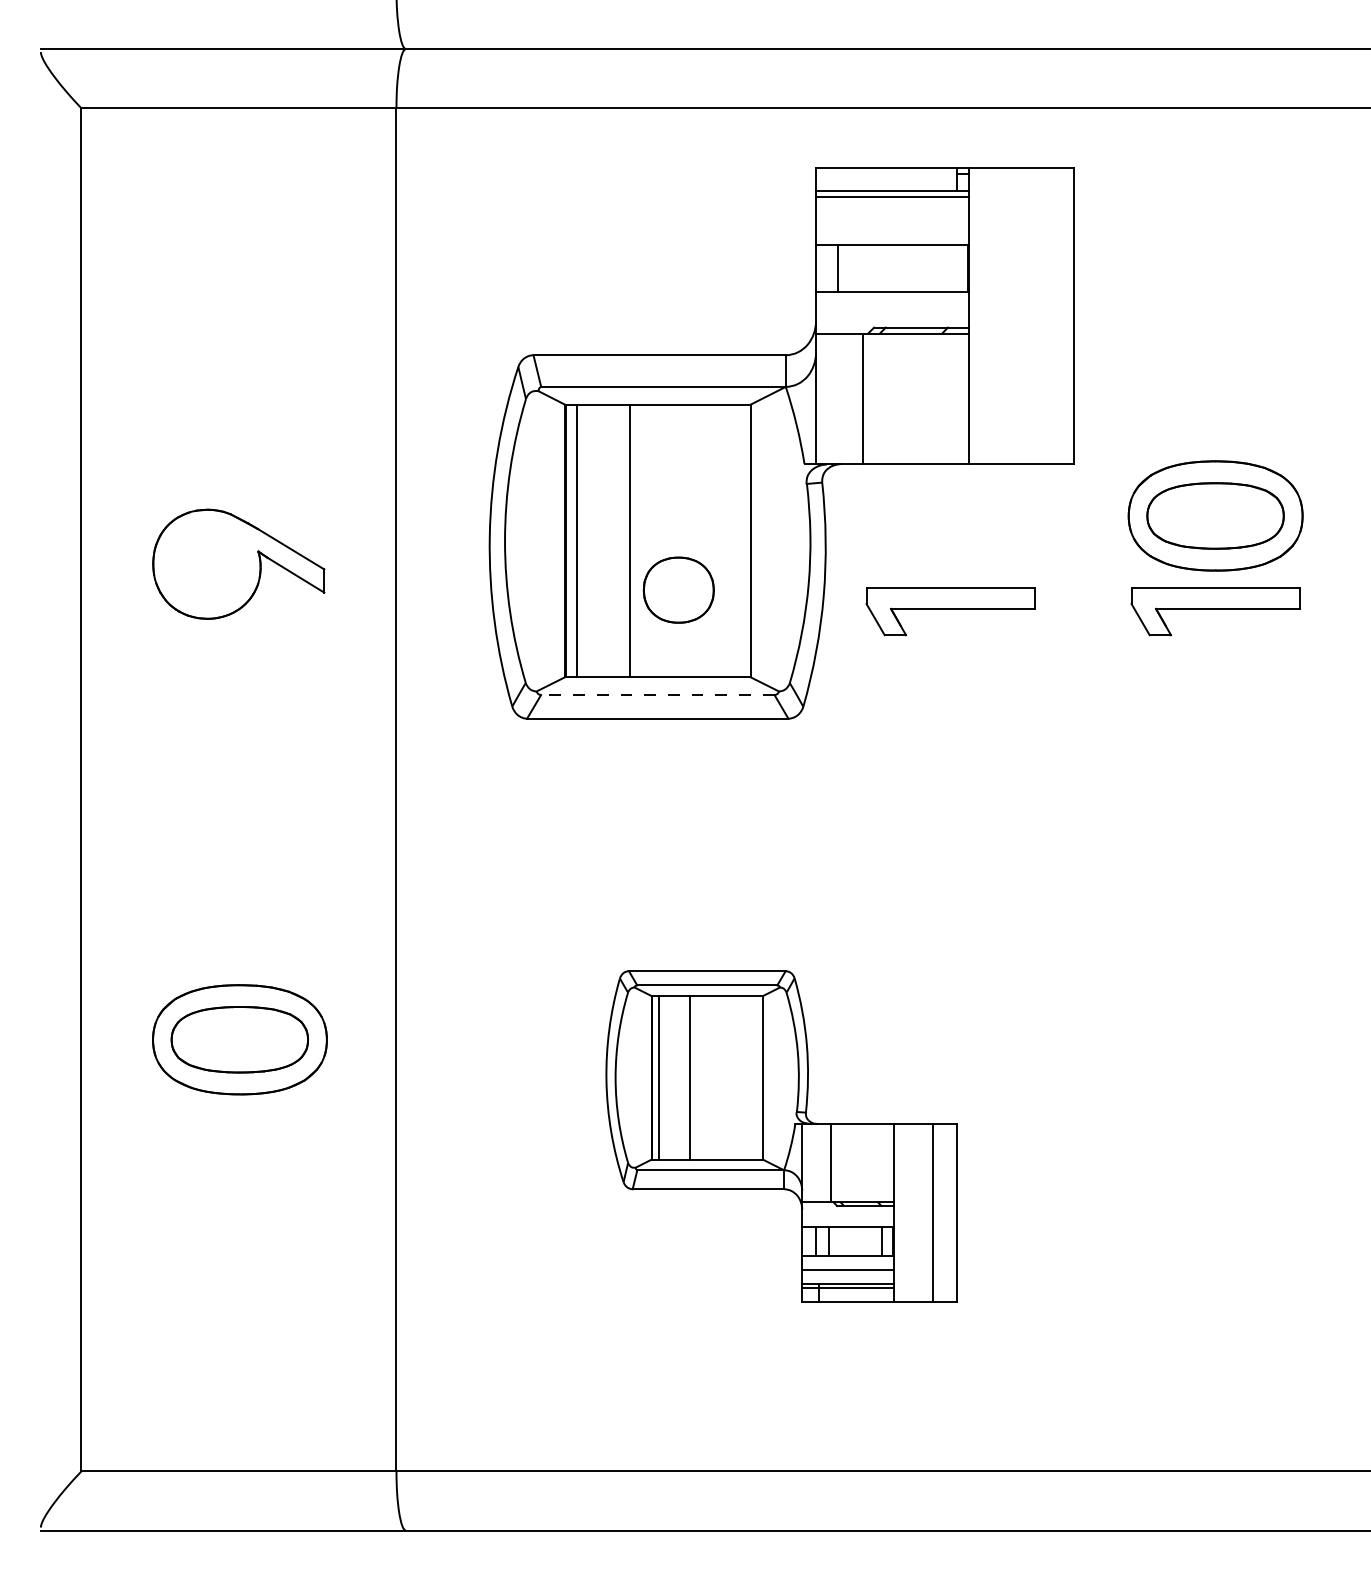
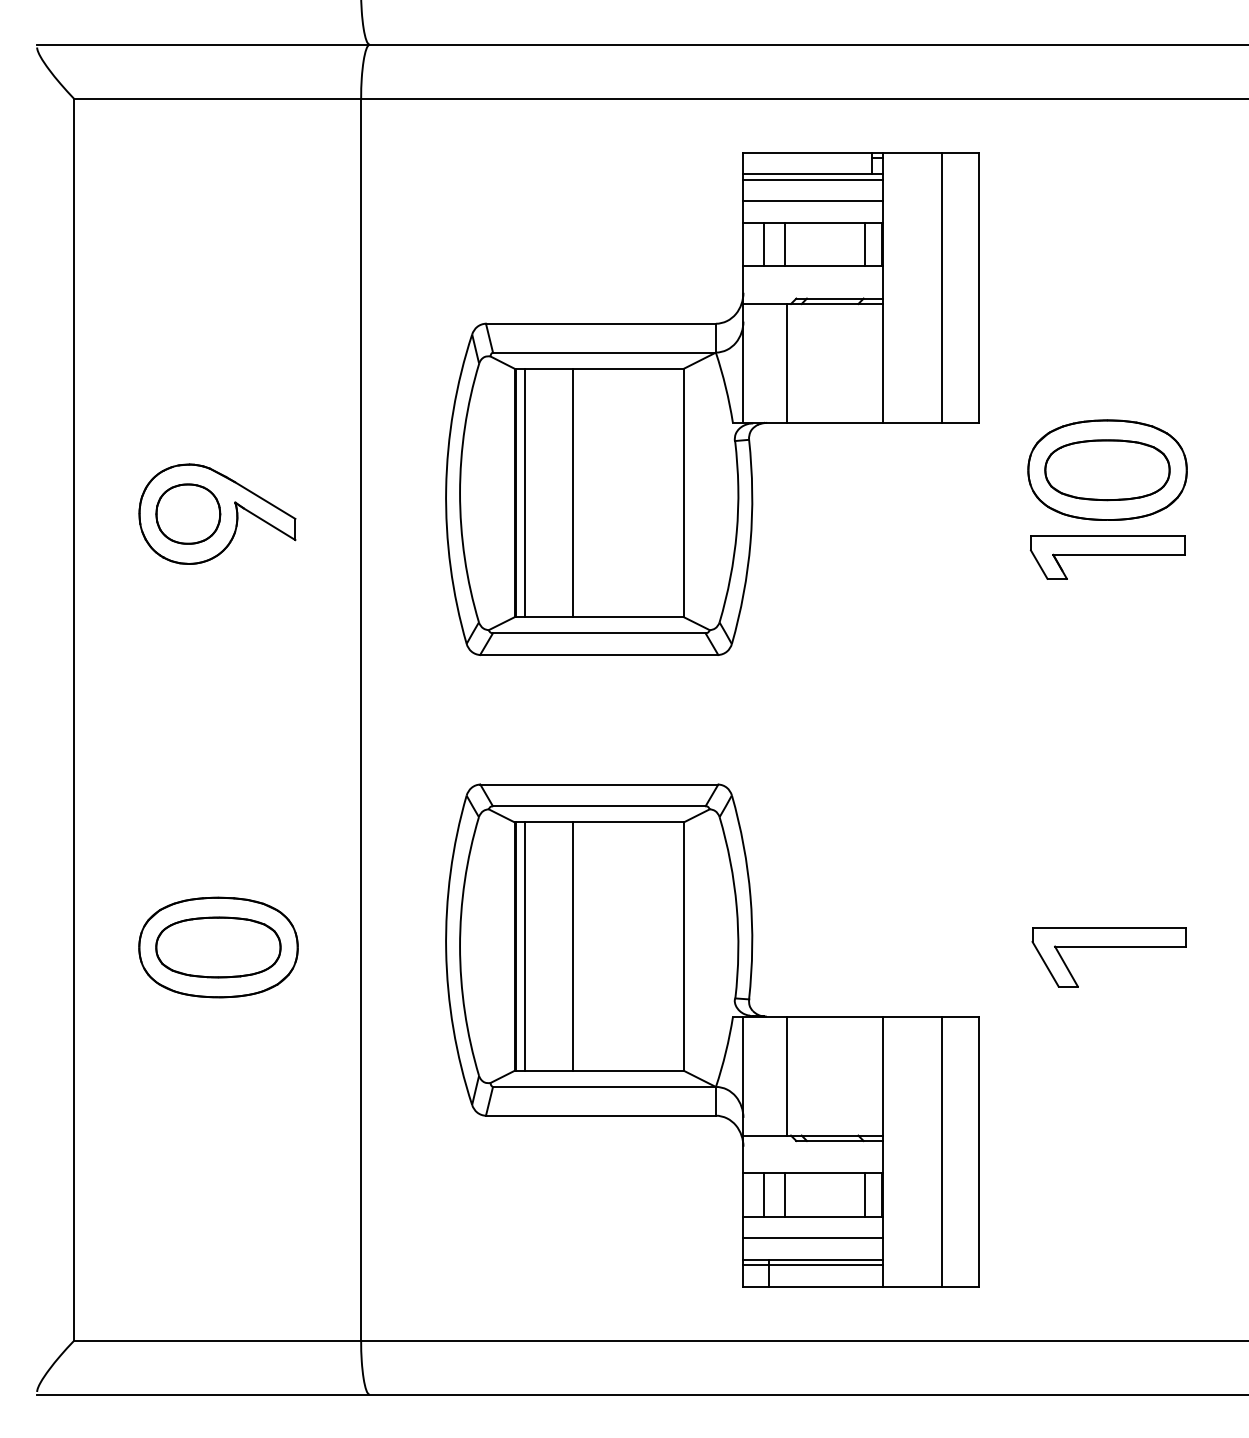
line: (892, 220) -> (813, 200), added
line: (861, 268) -> (784, 244), added
line: (949, 268) -> (865, 244), added
line: (1034, 315) -> (942, 287), added
part: (678, 589) -> (188, 513), moved
part: (950, 611) -> (865, 557), removed
line: (657, 695) -> (598, 633), dashed -> solid
part: (1217, 1039) -> (1109, 947), added
part: (781, 1136) -> (711, 1035), size x1.67

